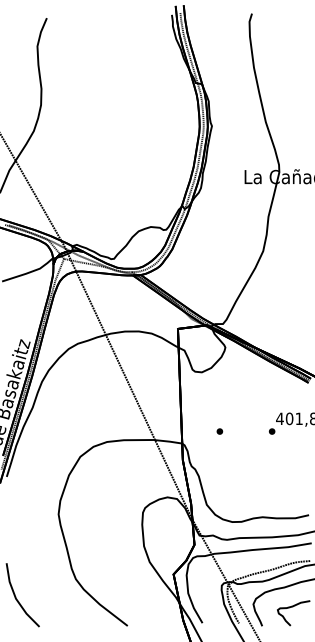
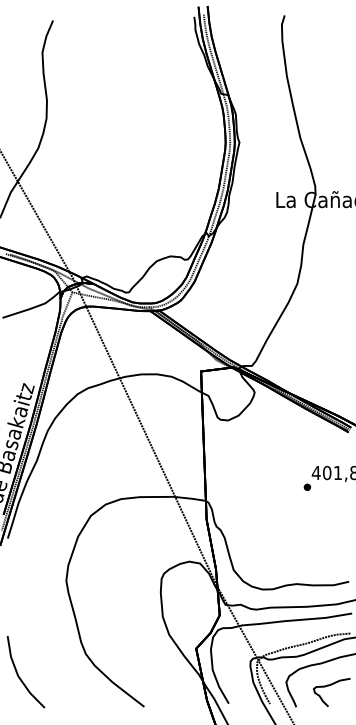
part: (219, 430) -> (248, 486), removed

